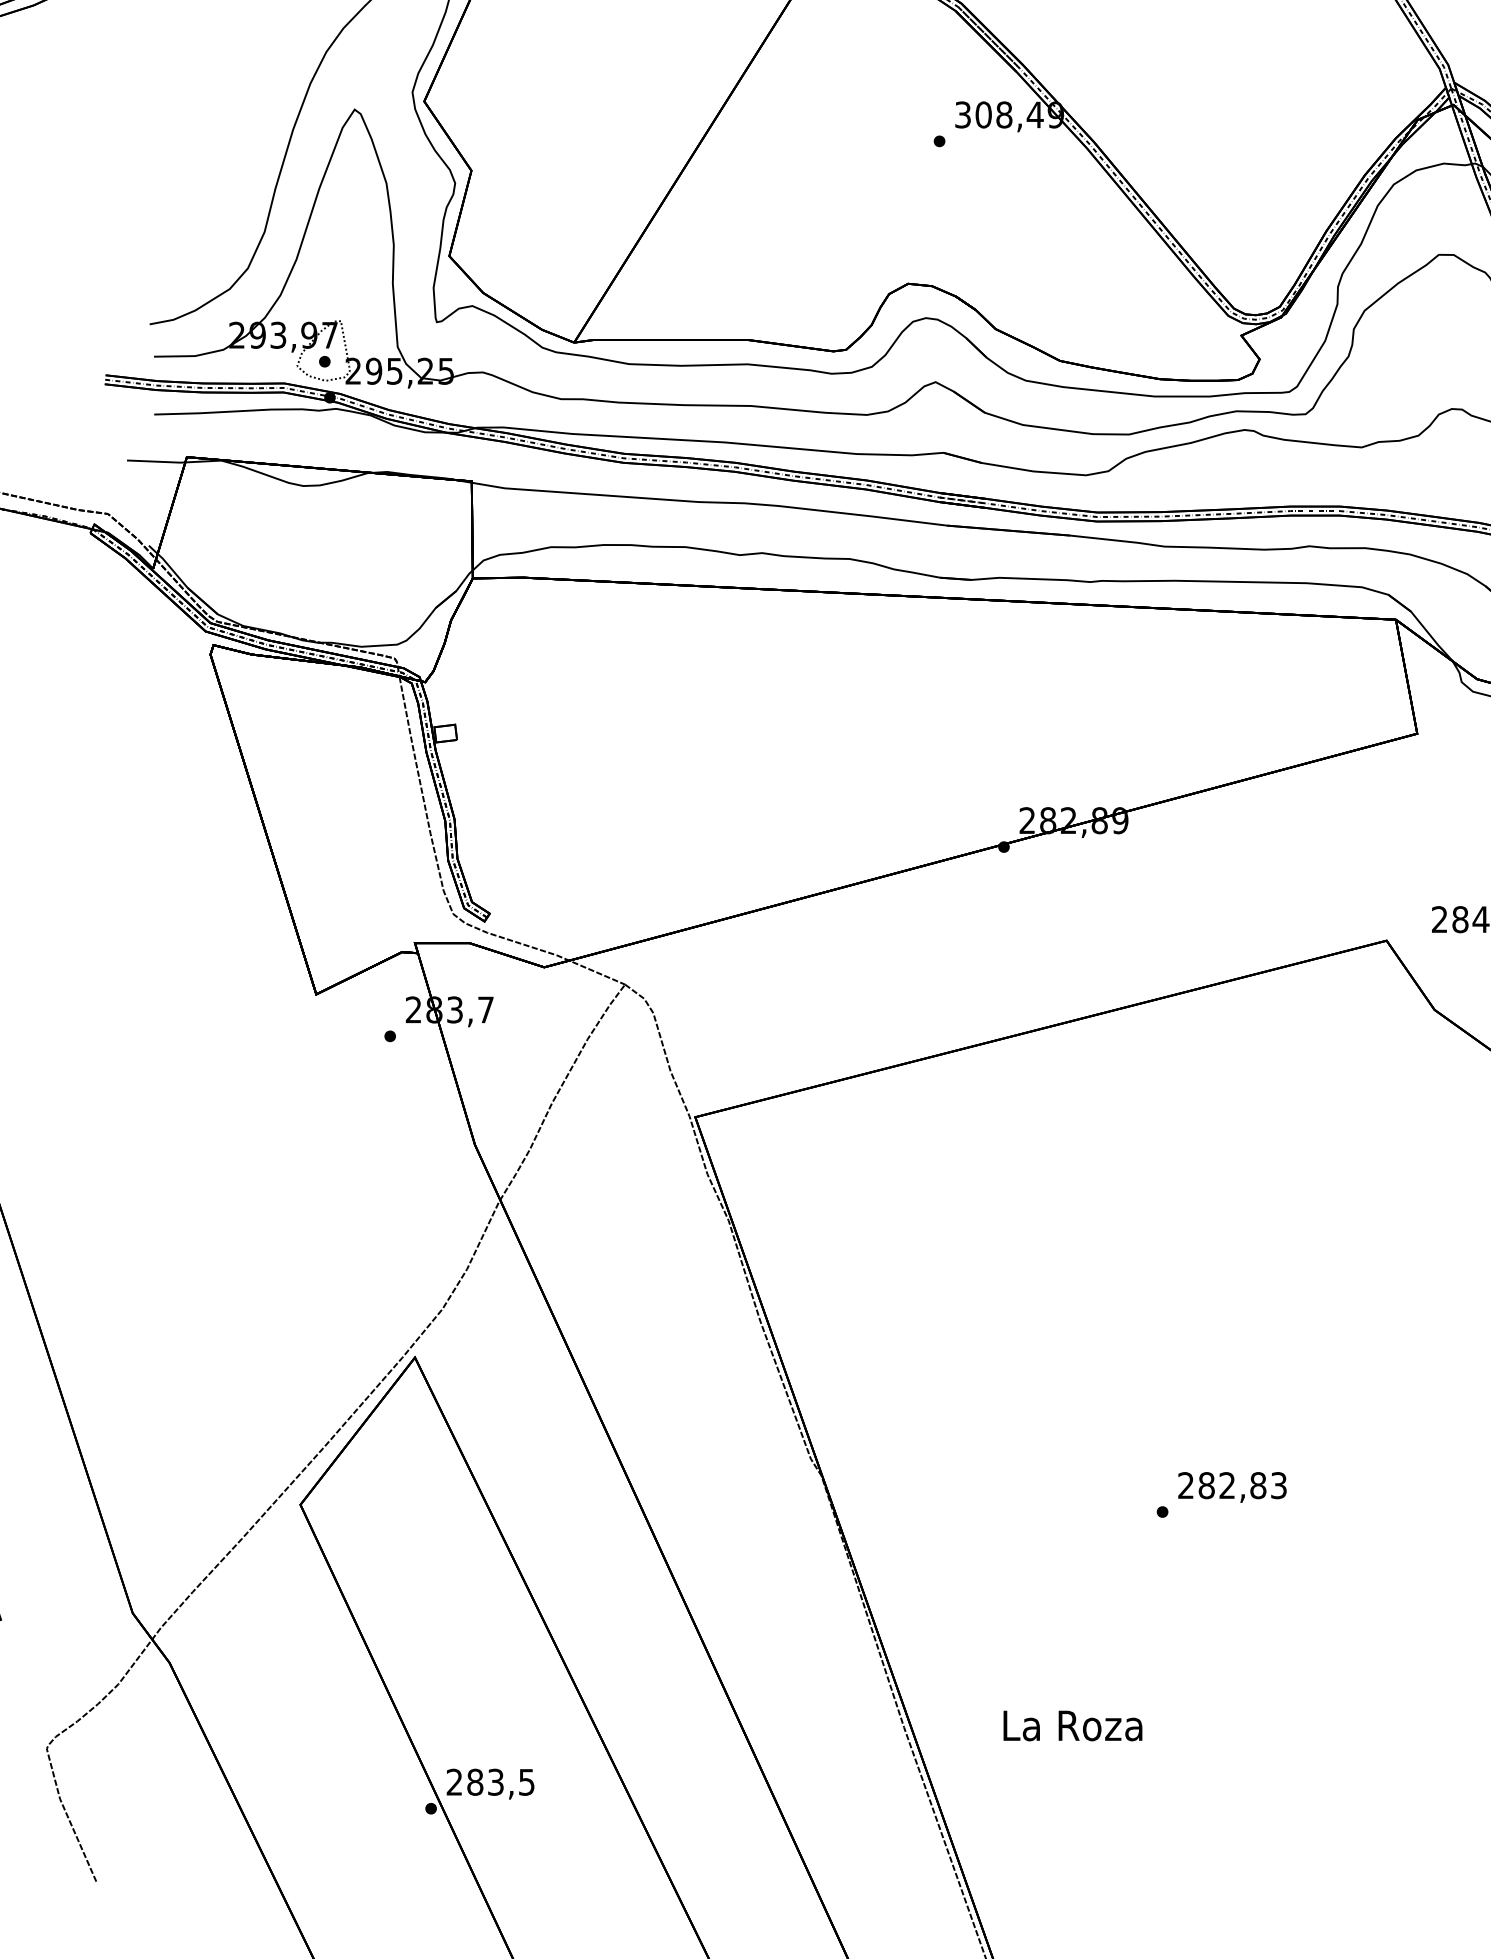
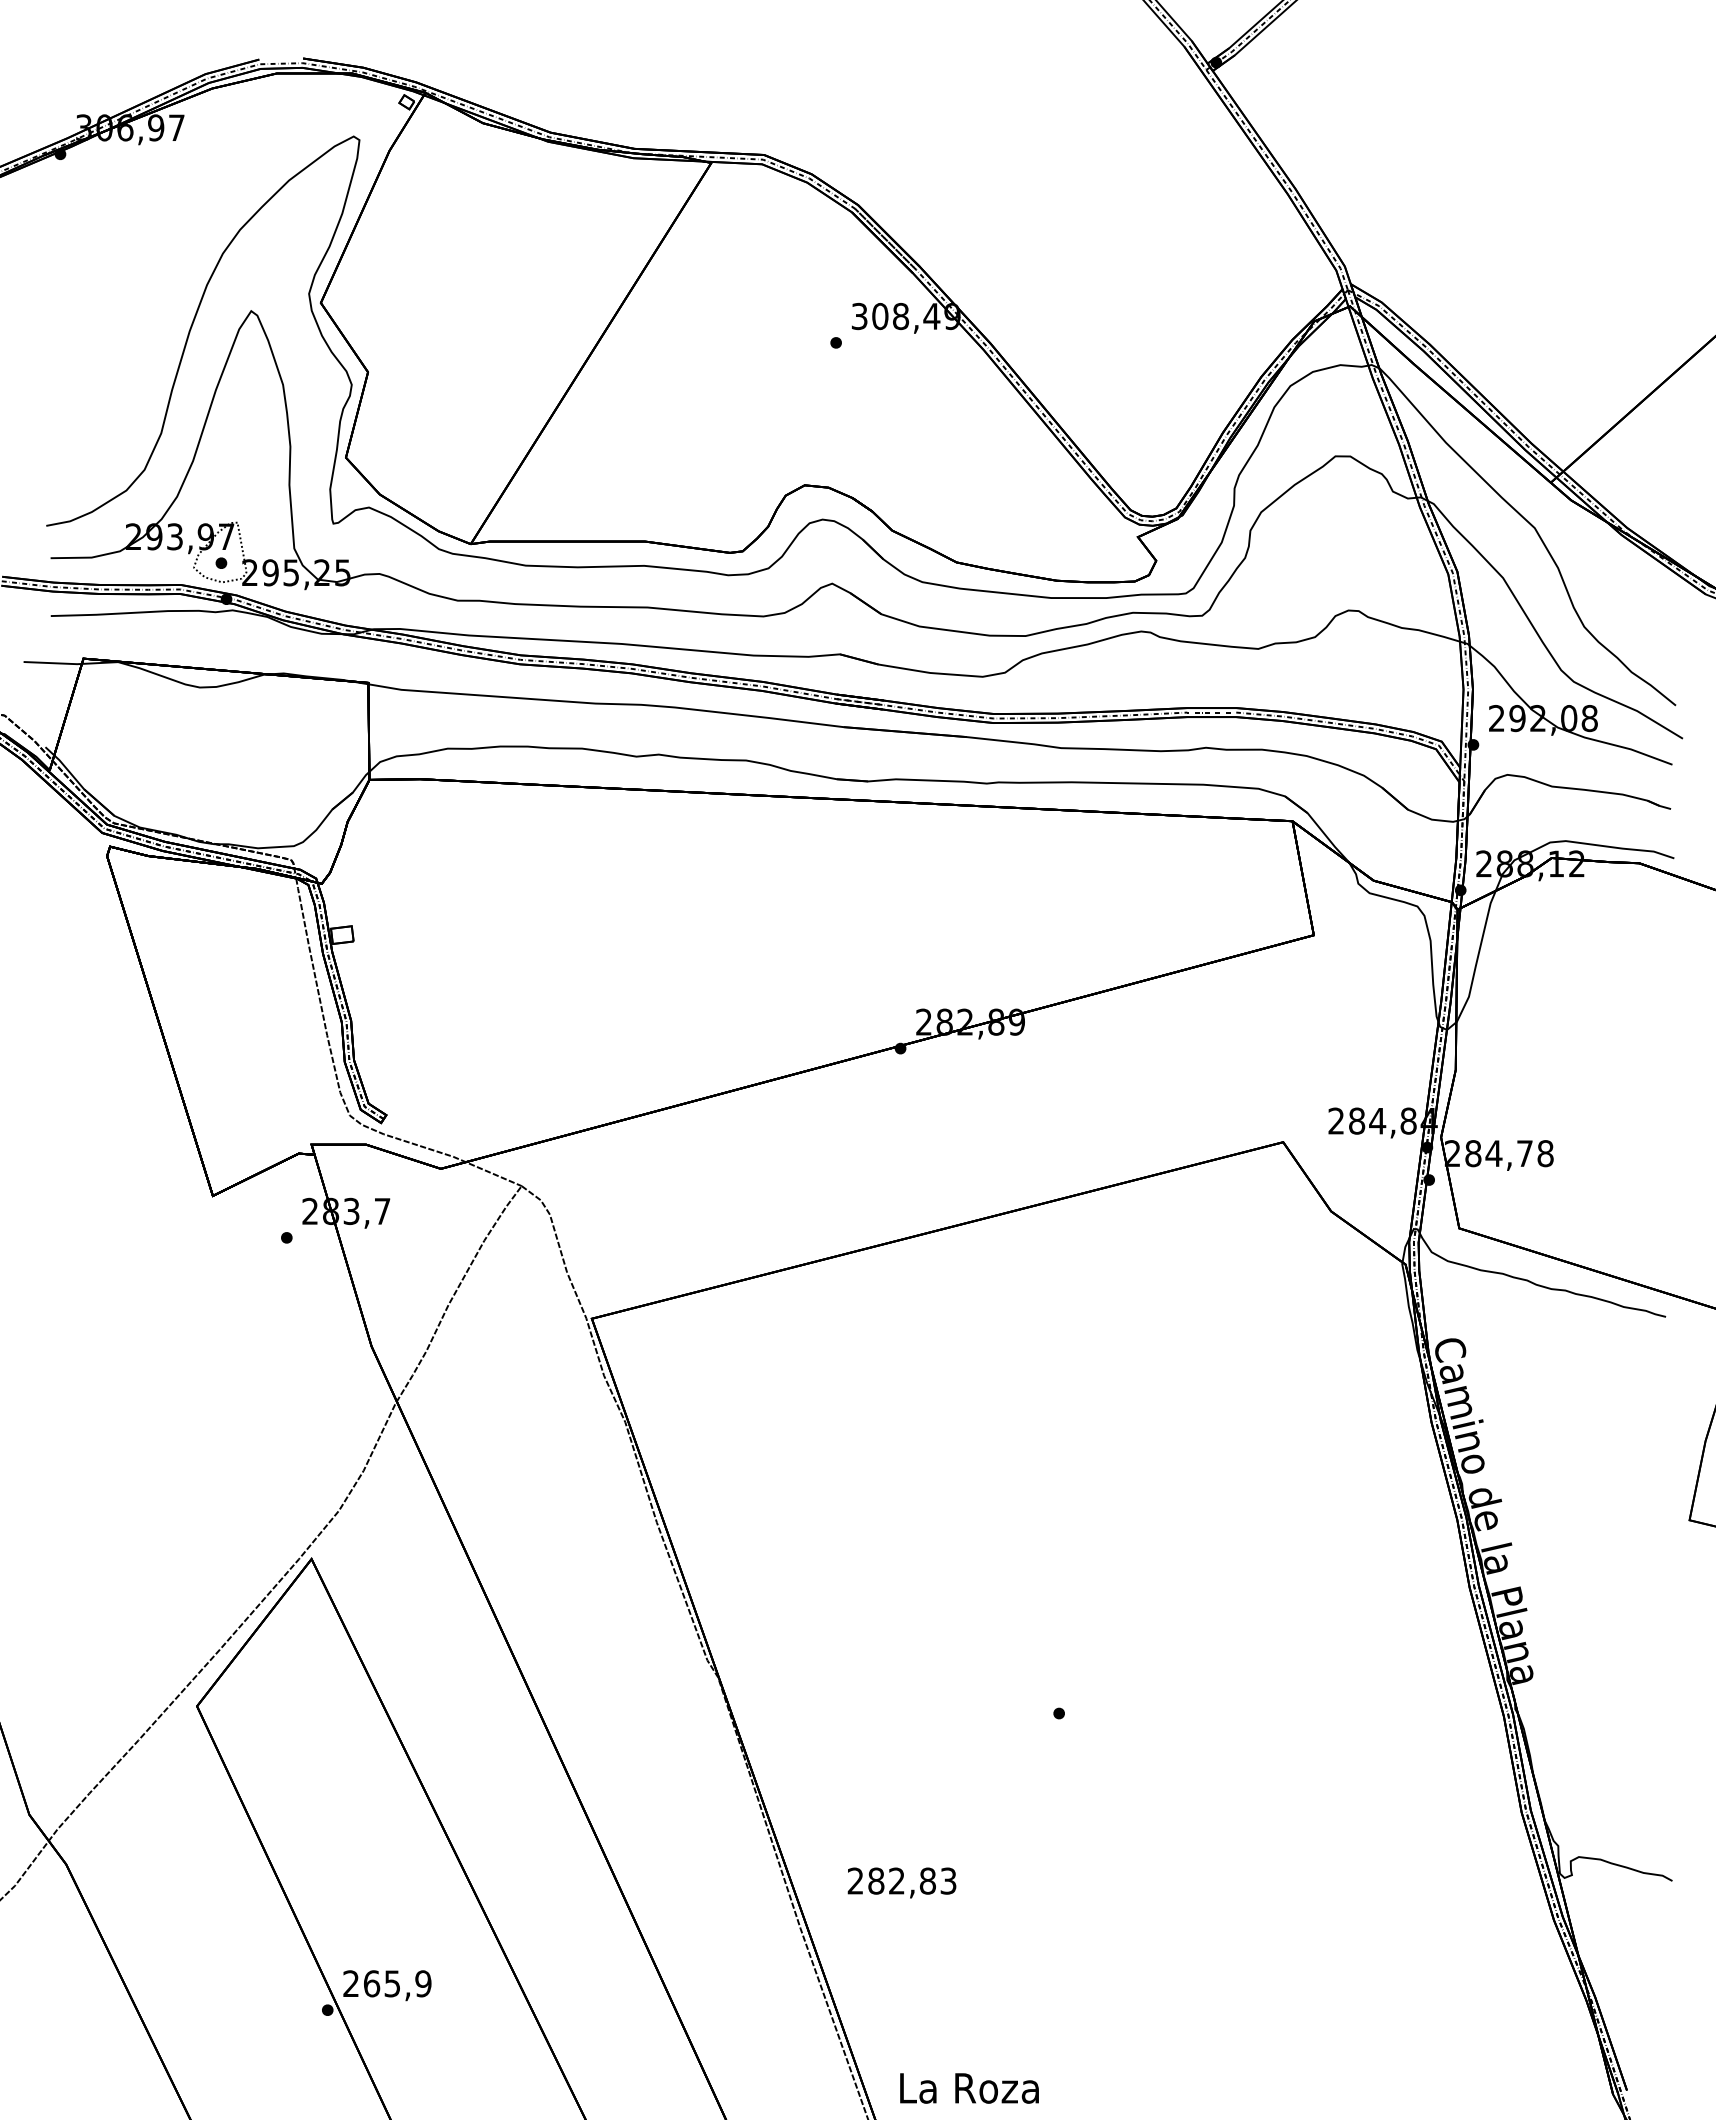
text: (1231, 1486) -> (901, 1882), moved
text: (1072, 1725) -> (969, 2088), moved
text: (500, 1781) -> (397, 1983), 283,5 -> 265,9

